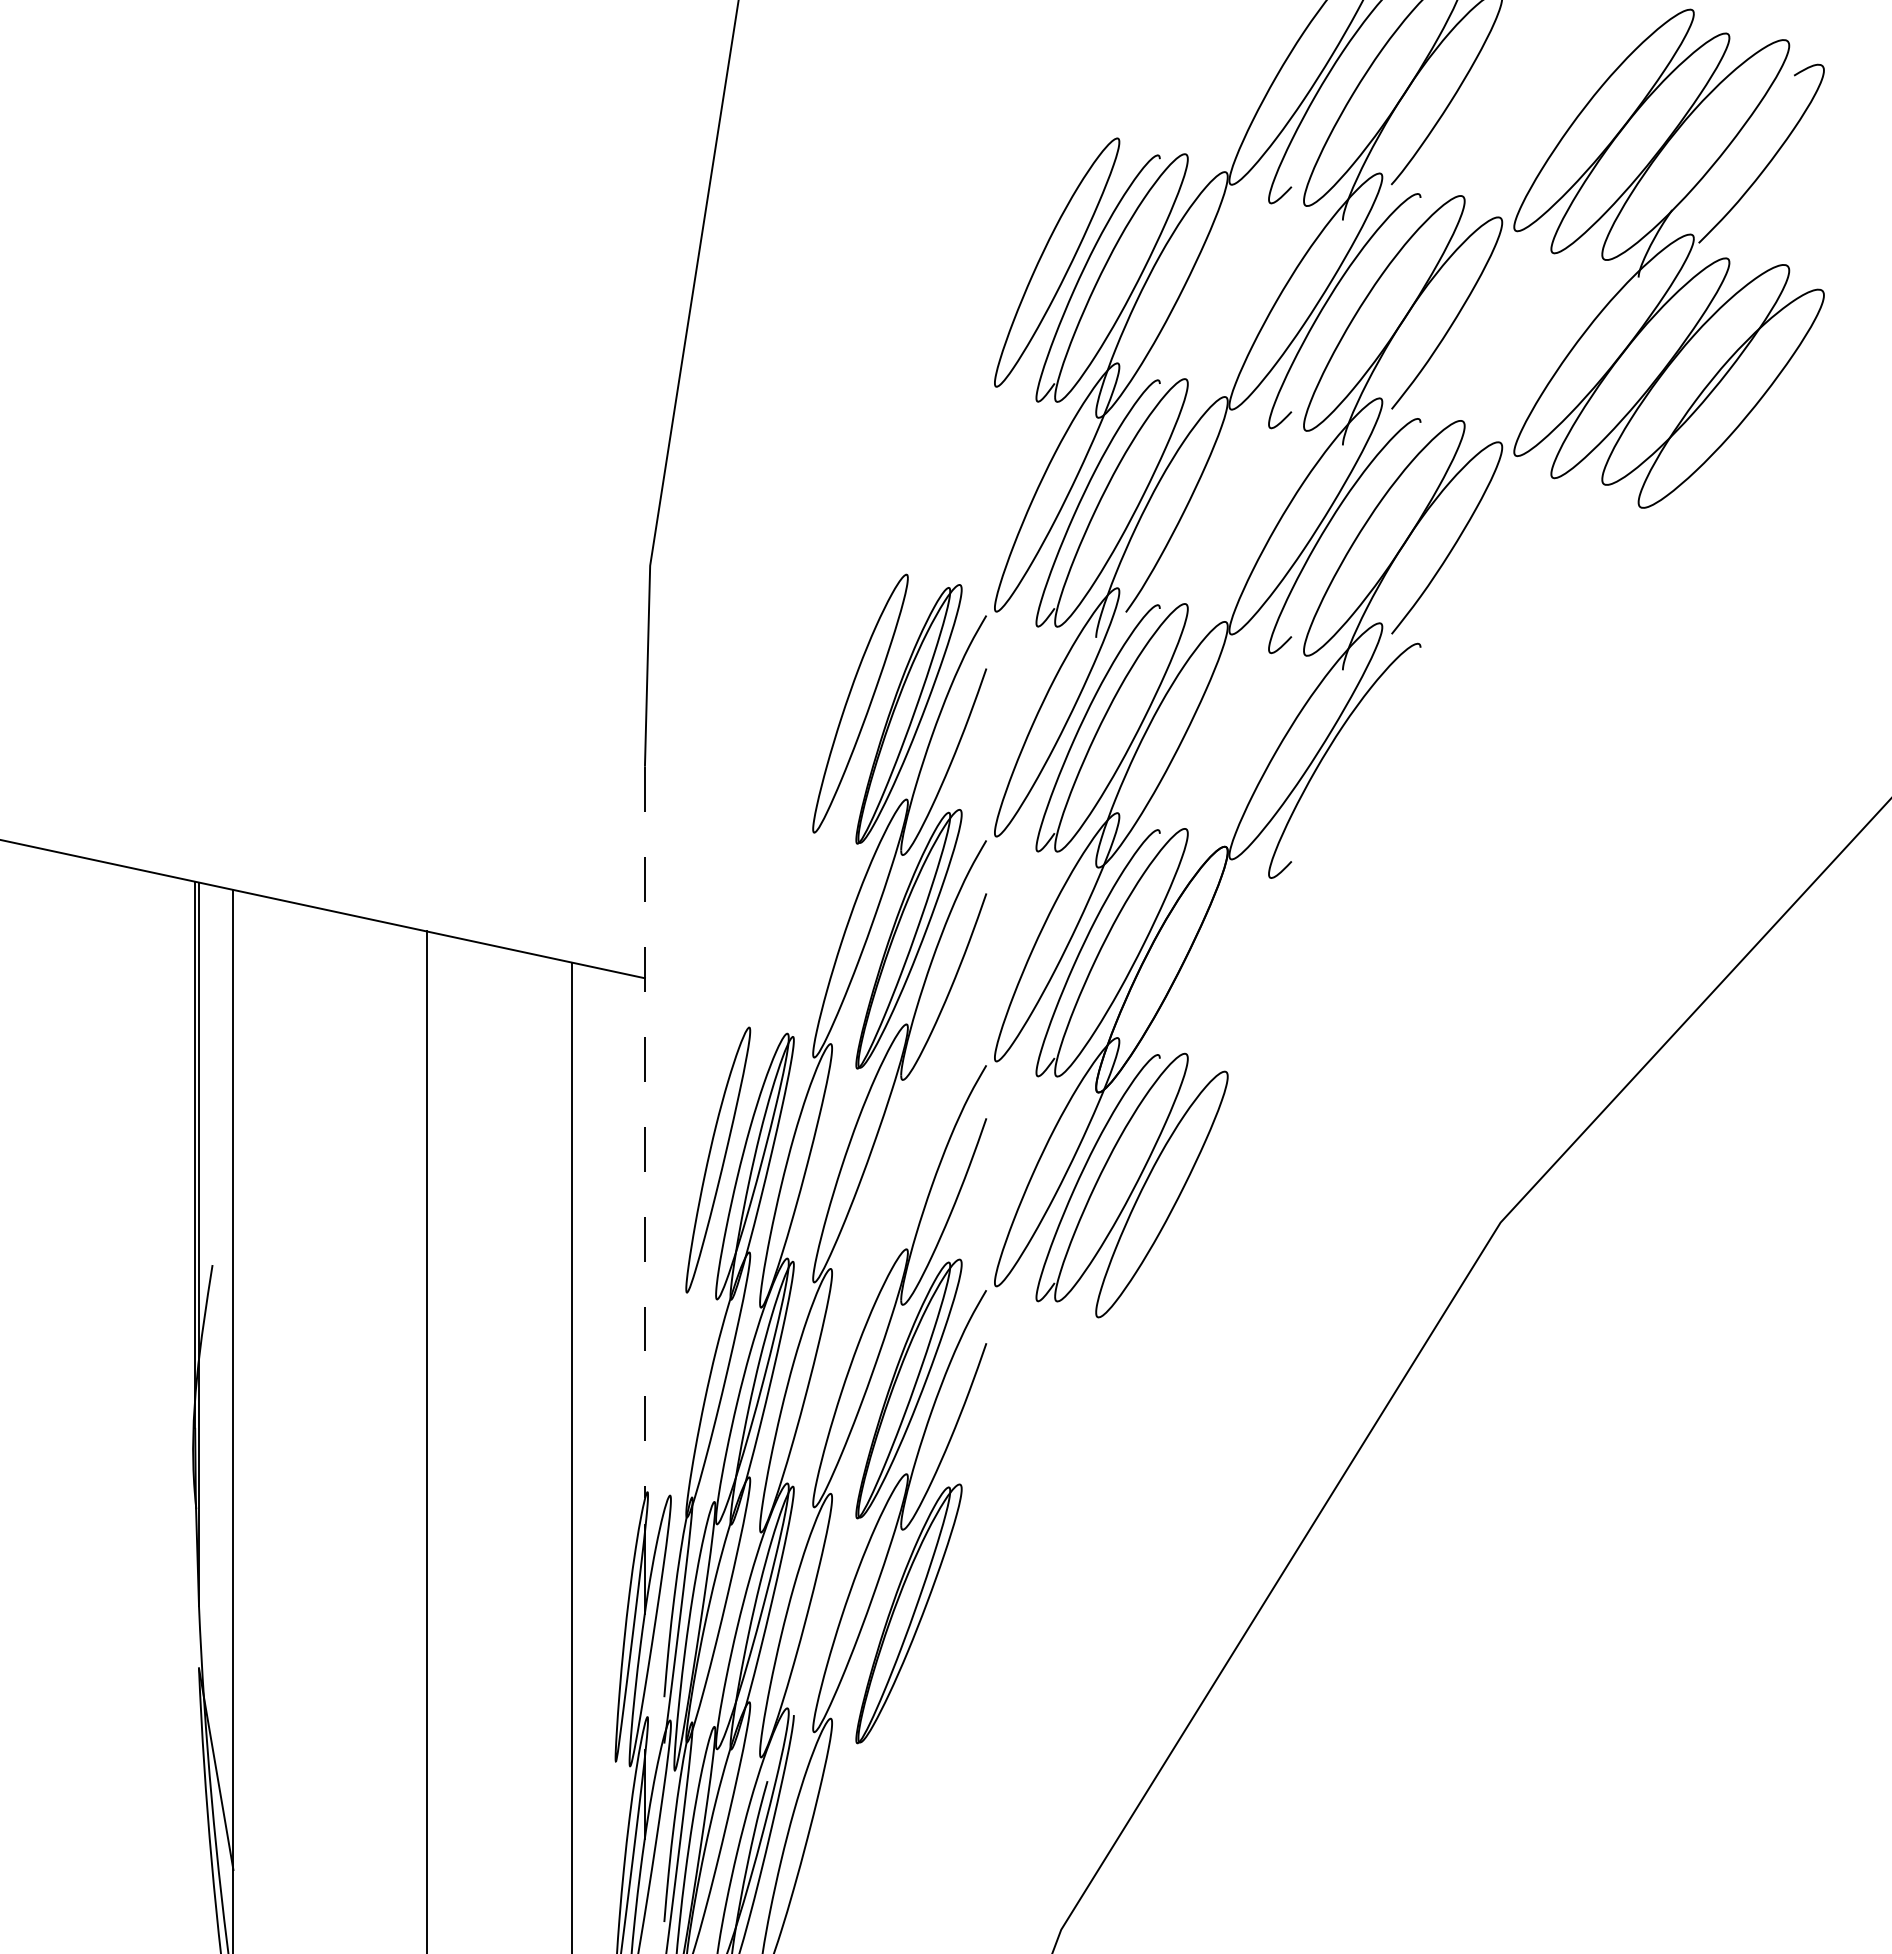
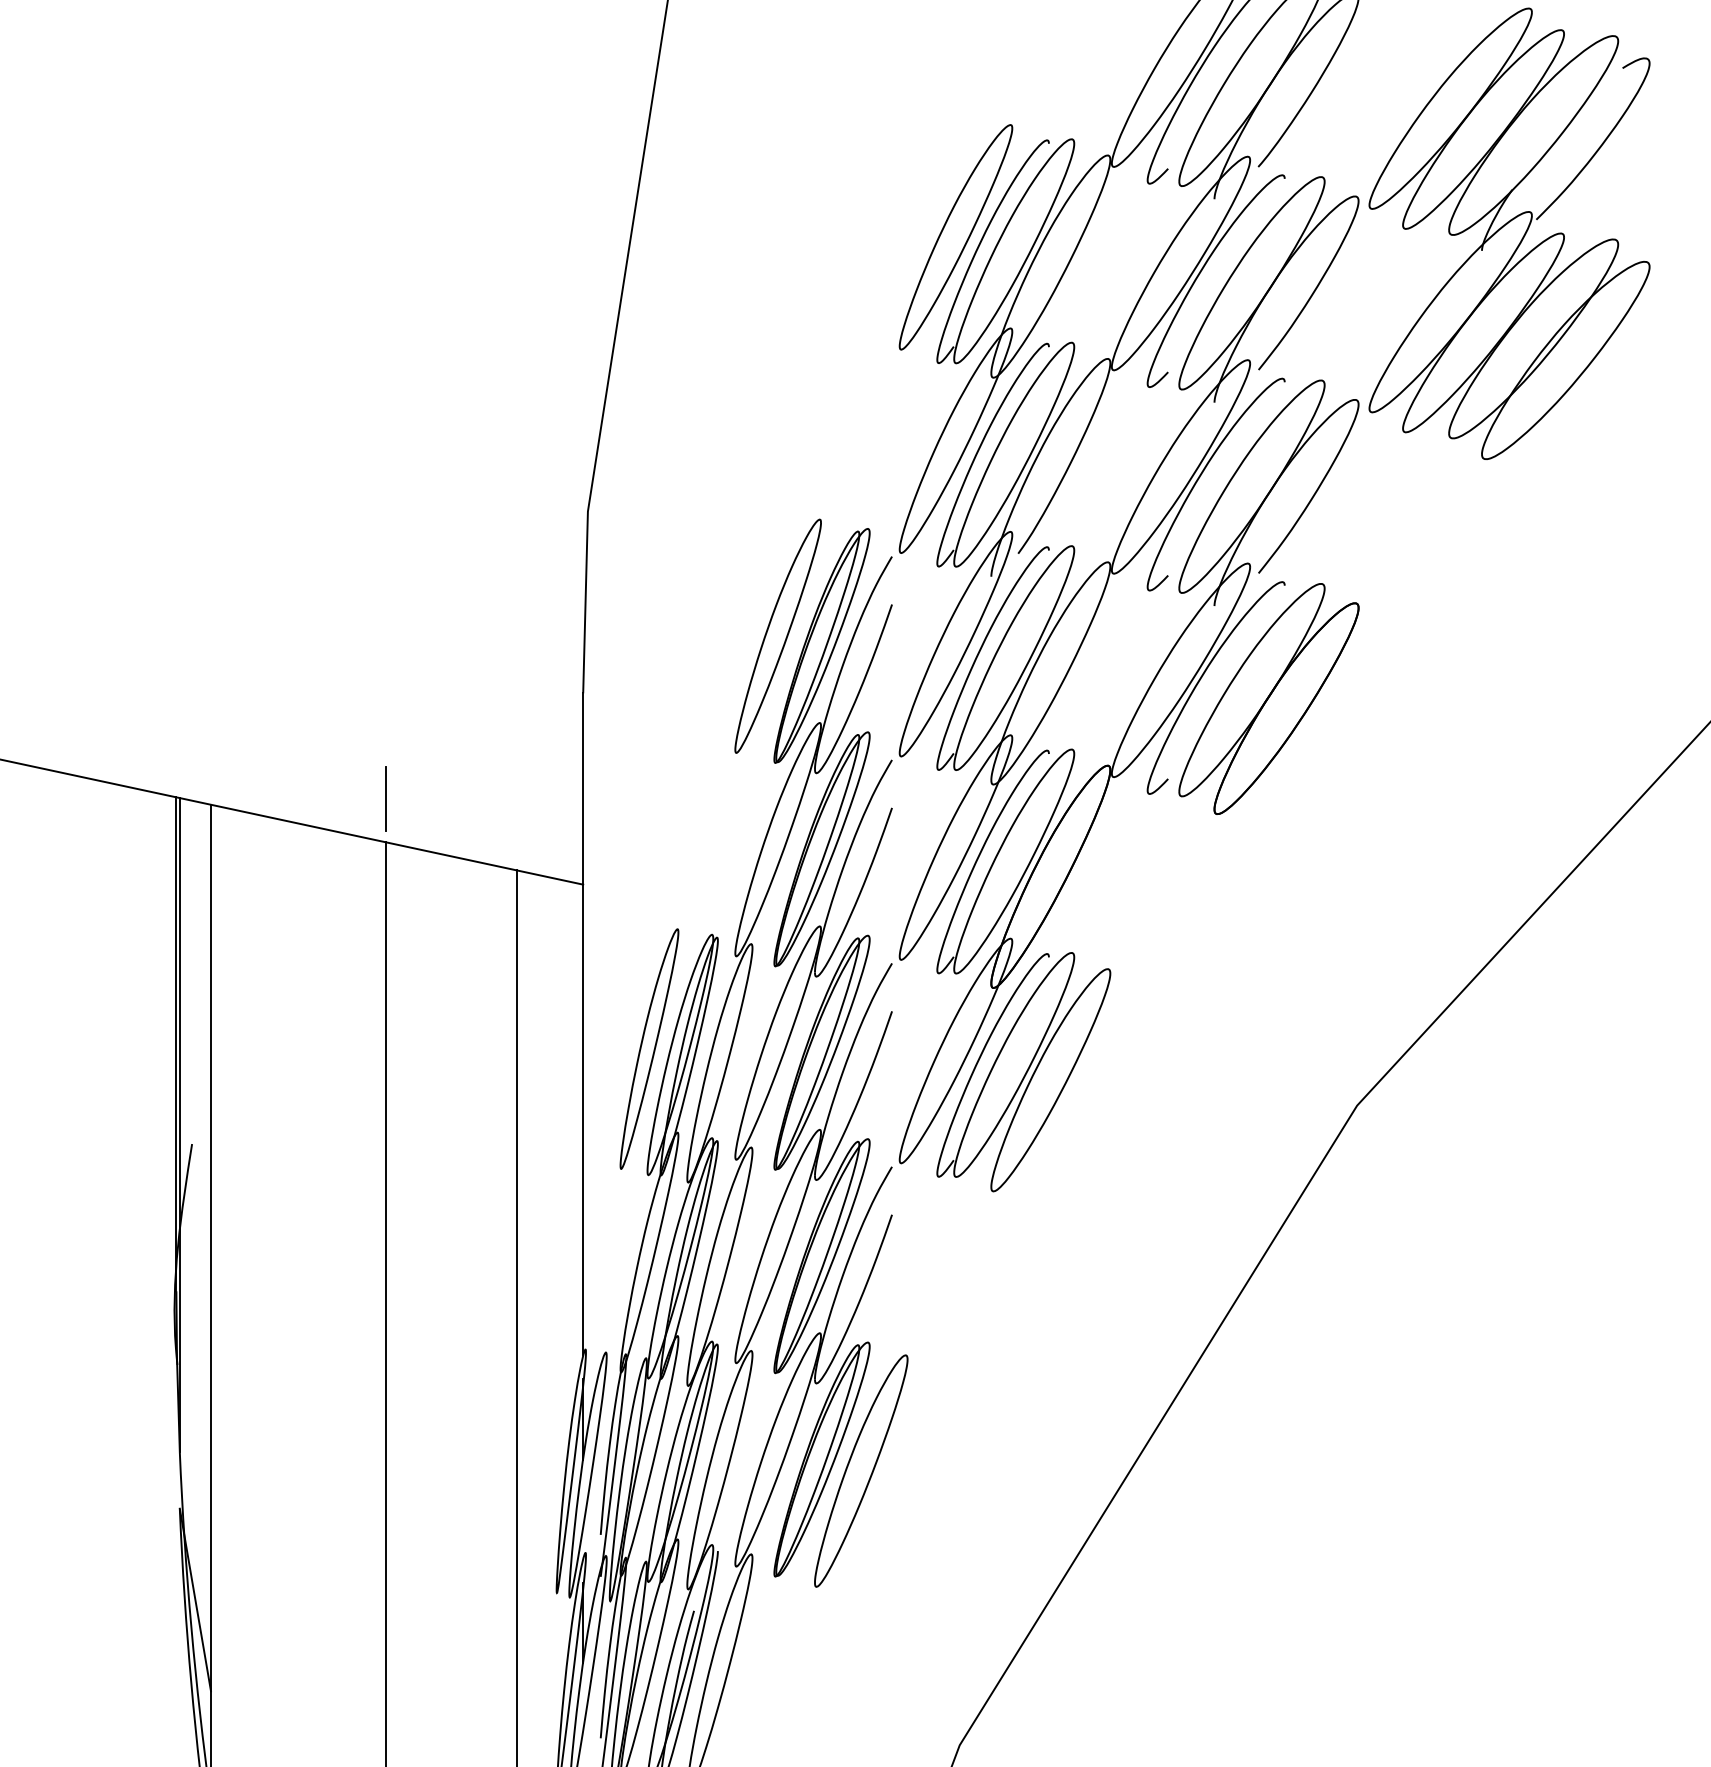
part: (1403, 772) -> (1269, 698), added
line: (426, 883) -> (385, 798), added
line: (644, 1132) -> (582, 1024), dashed -> solid
part: (908, 1163) -> (821, 1052), added
part: (952, 1626) -> (861, 1470), added

